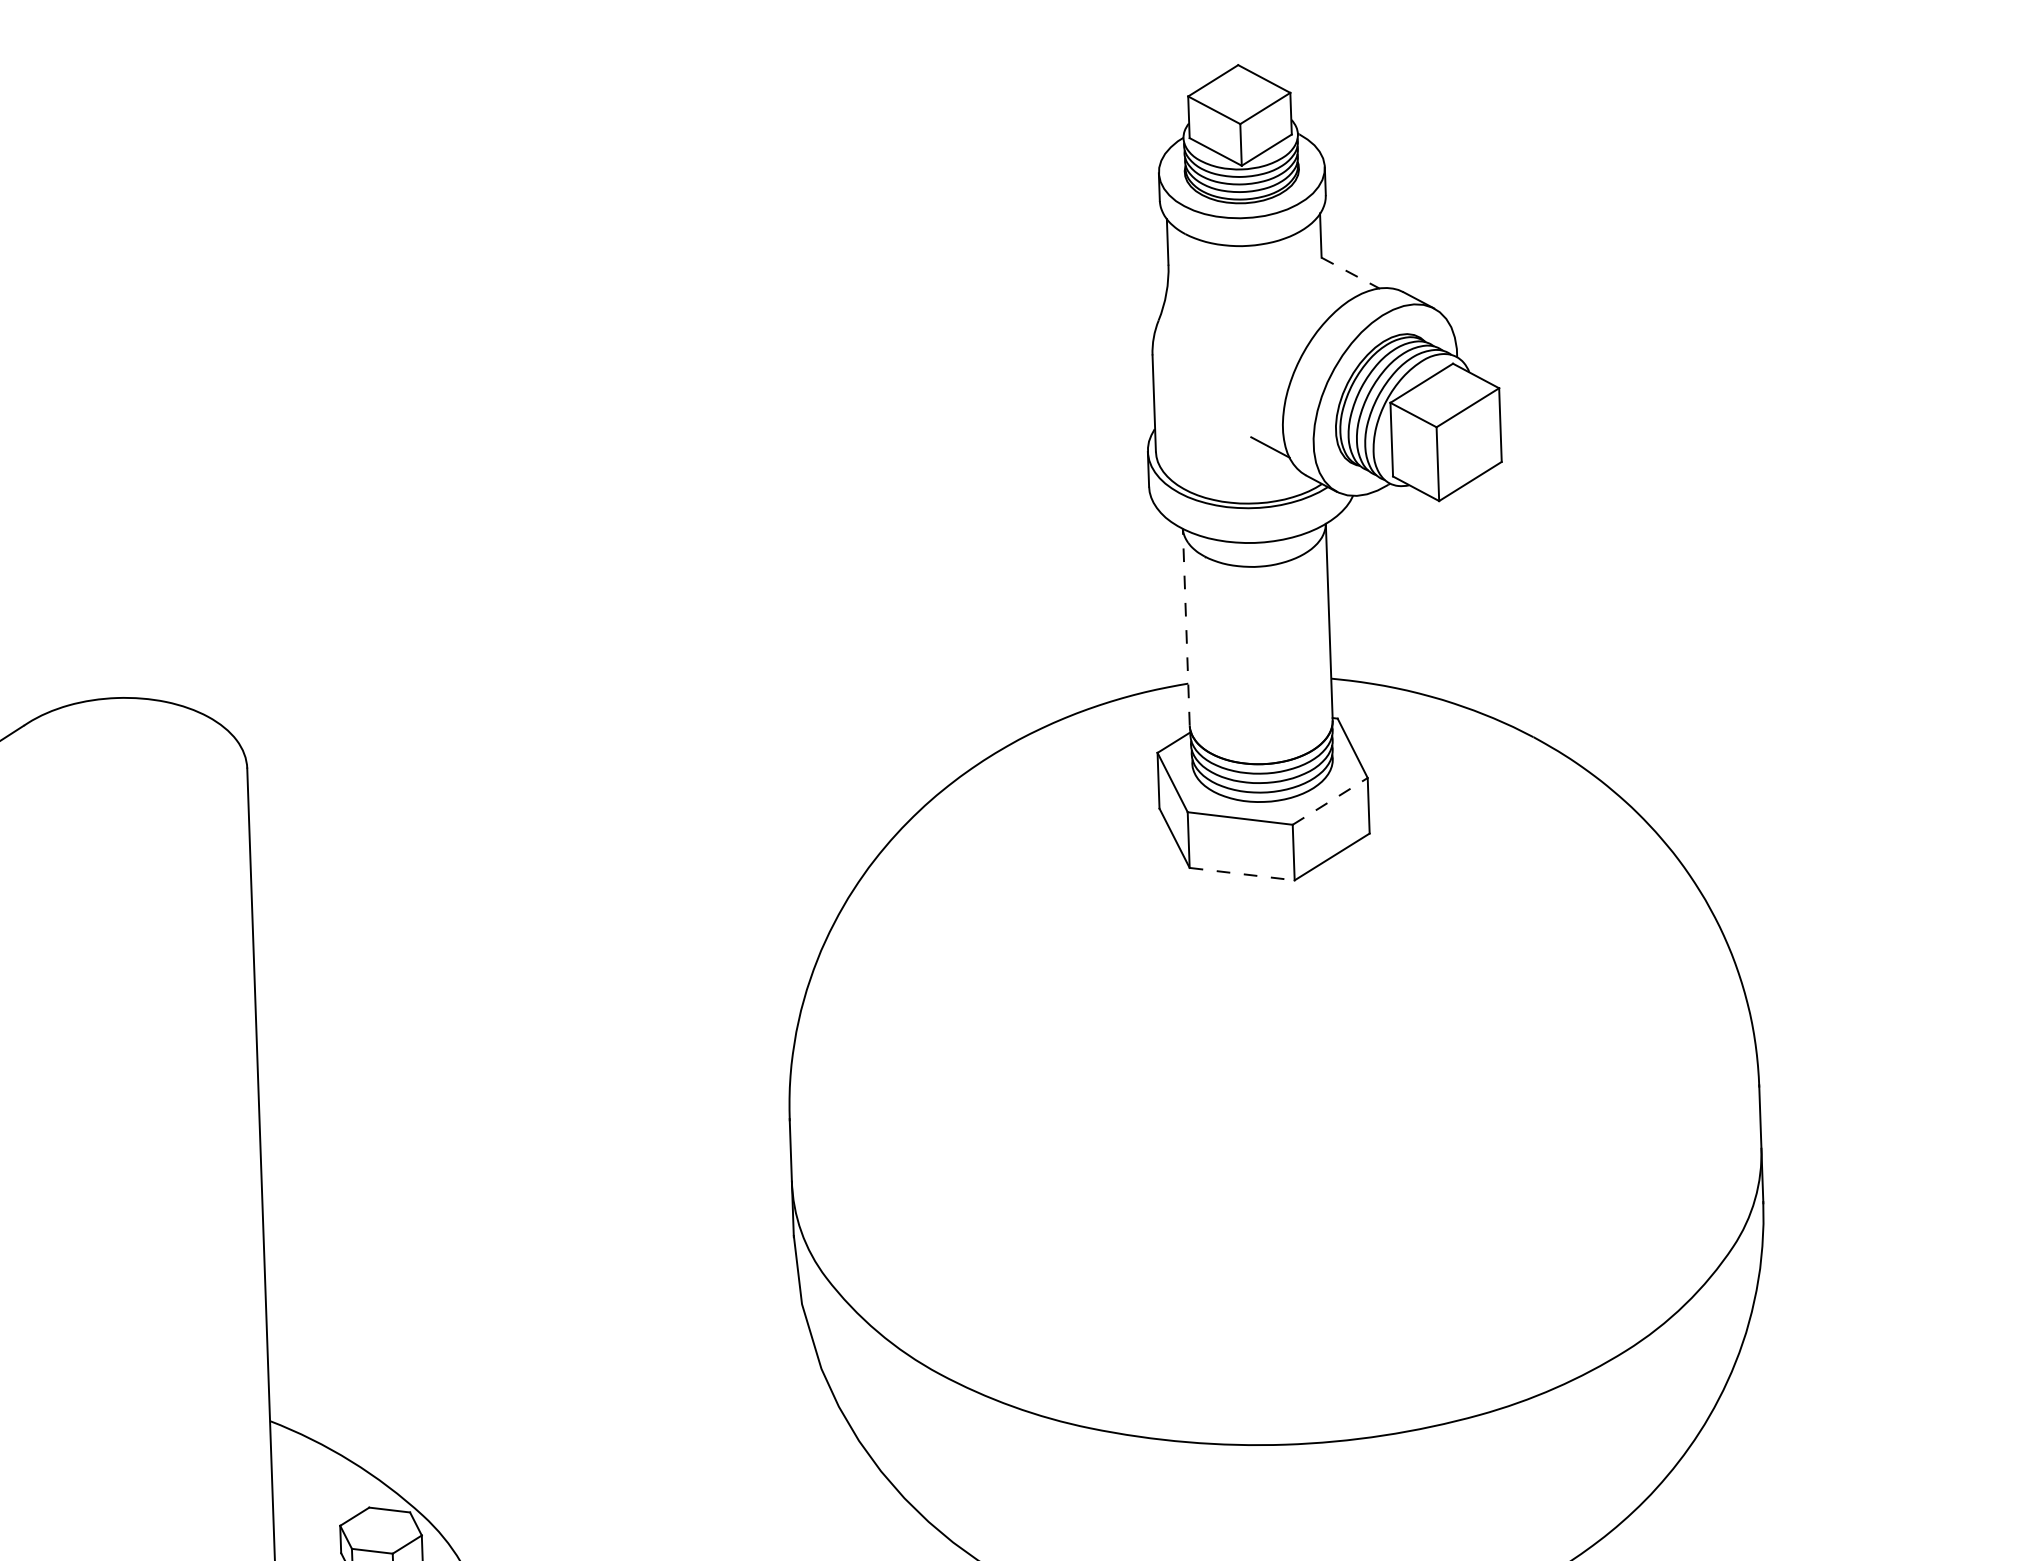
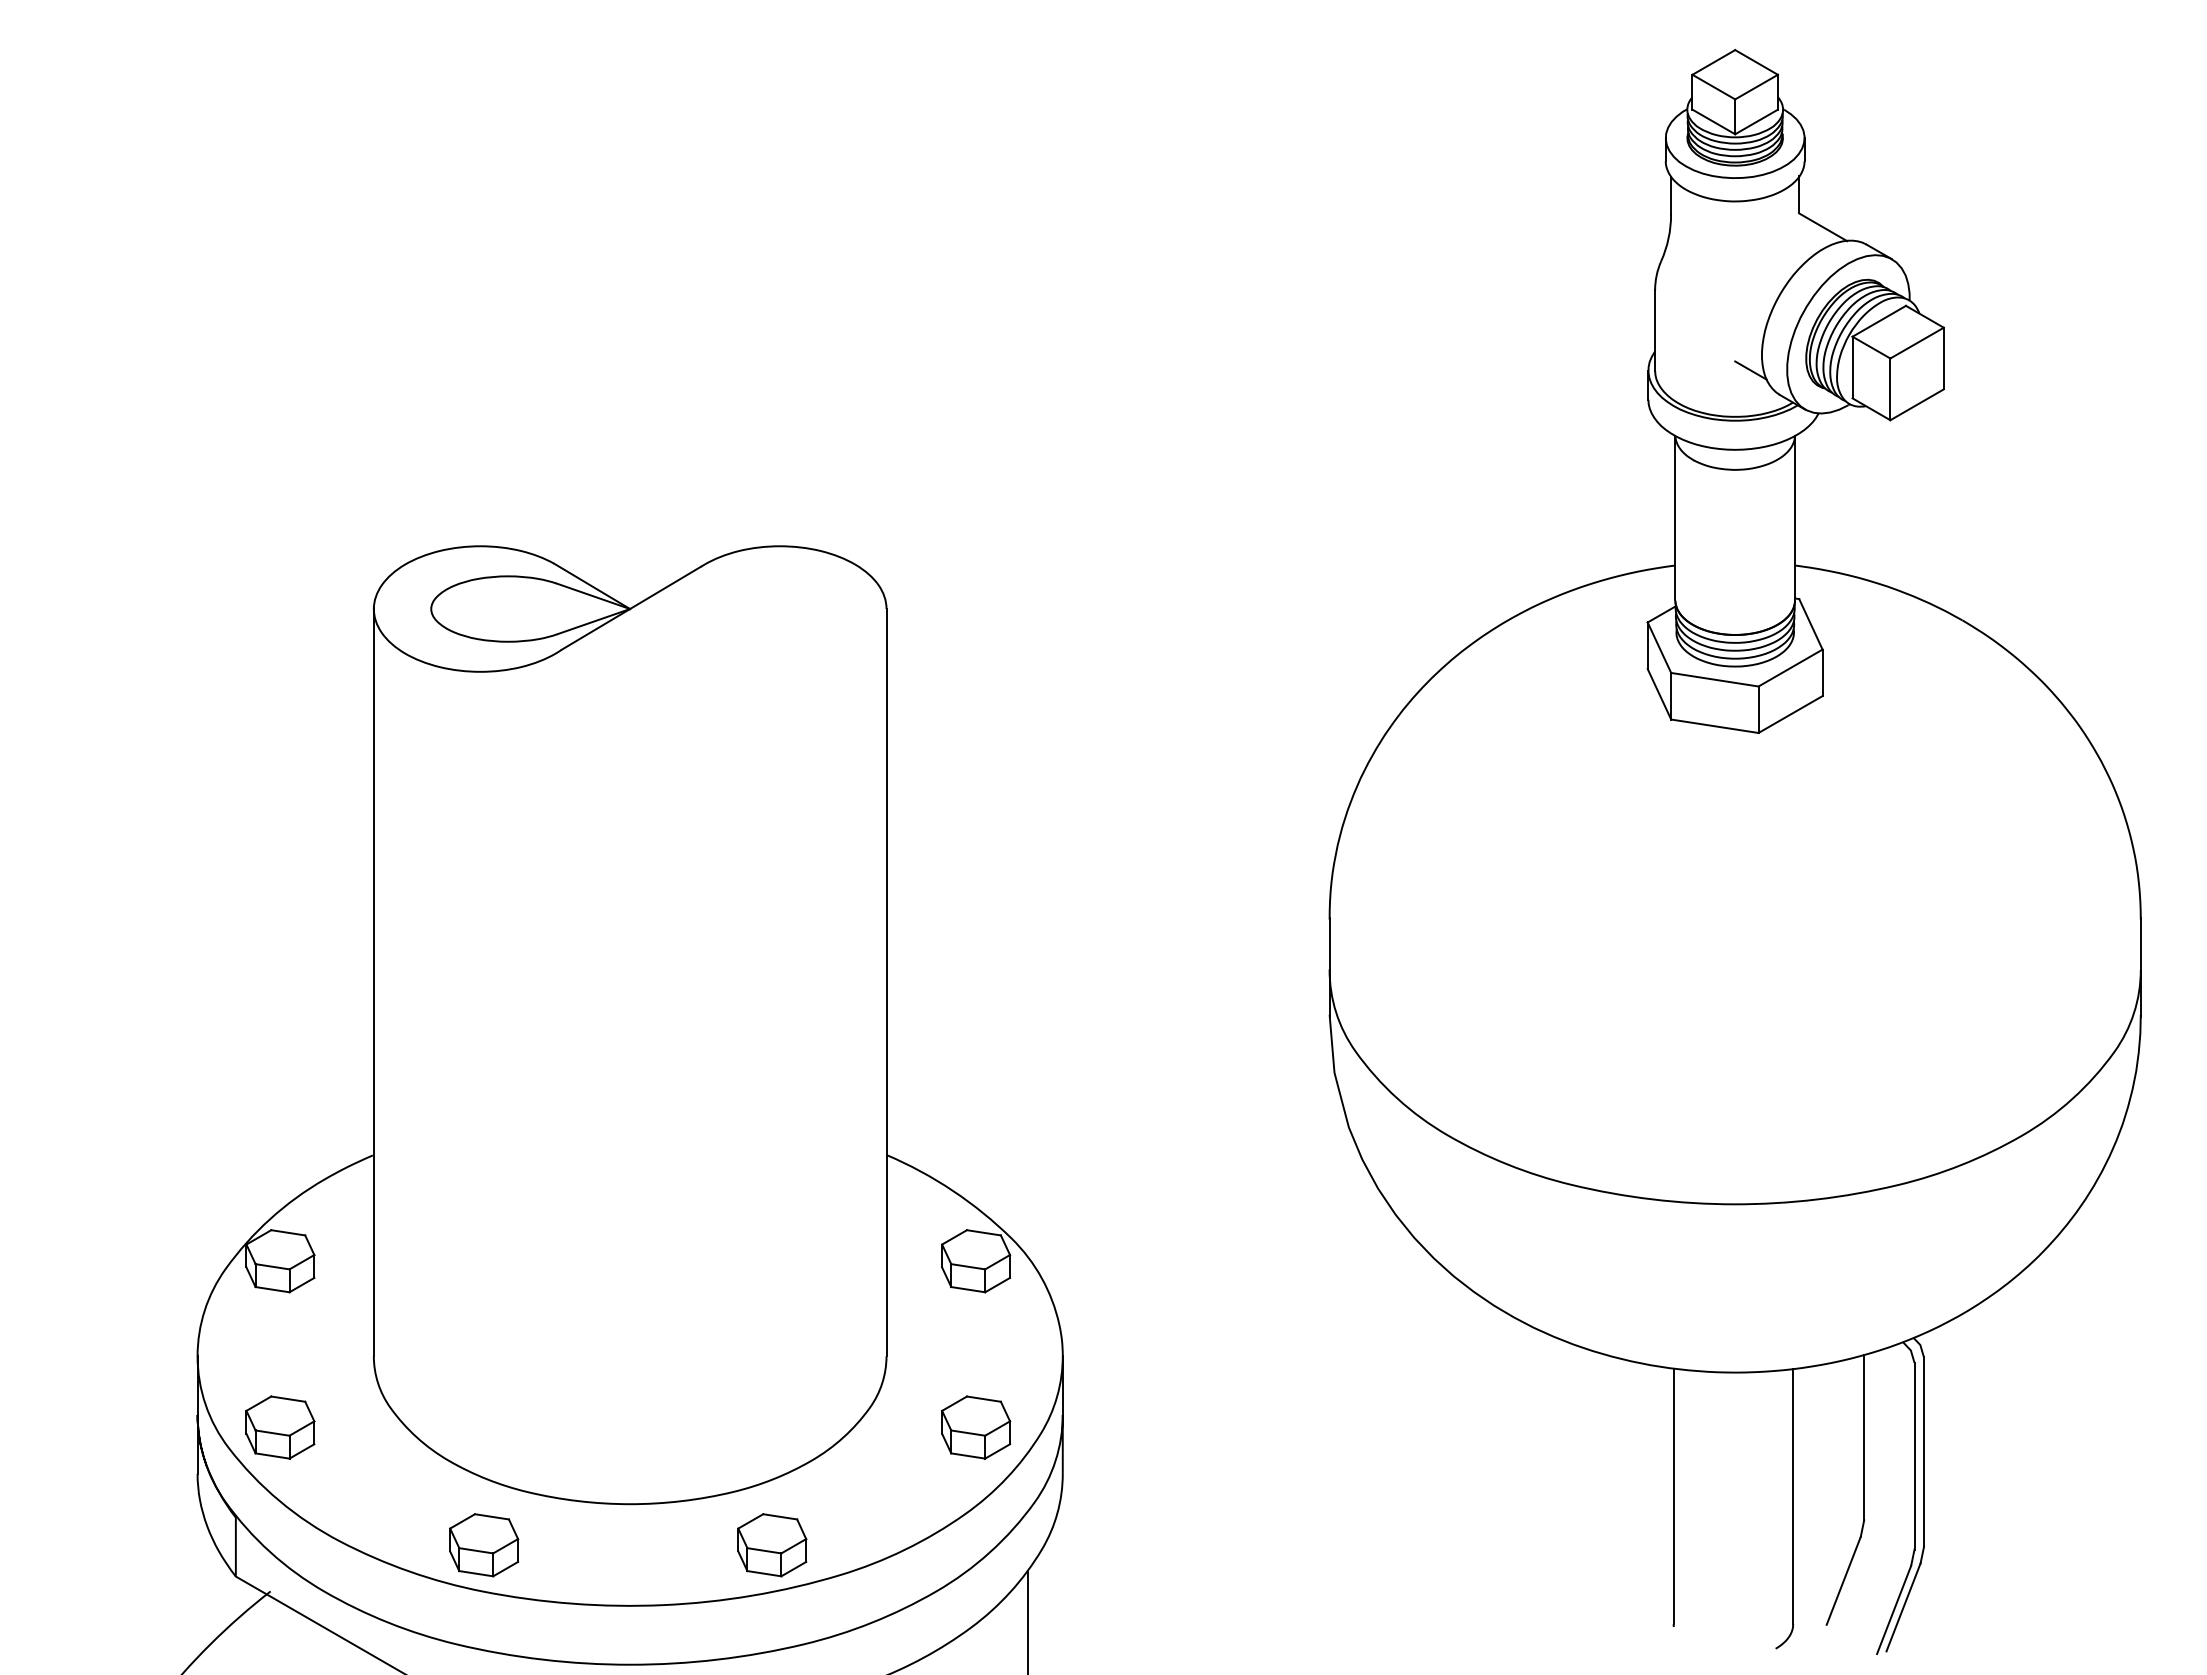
line: (1351, 273) -> (1823, 227), dashed -> solid
line: (1186, 626) -> (1675, 517), dashed -> solid
line: (1330, 801) -> (1790, 668), dashed -> solid
line: (1242, 874) -> (1715, 726), dashed -> solid

